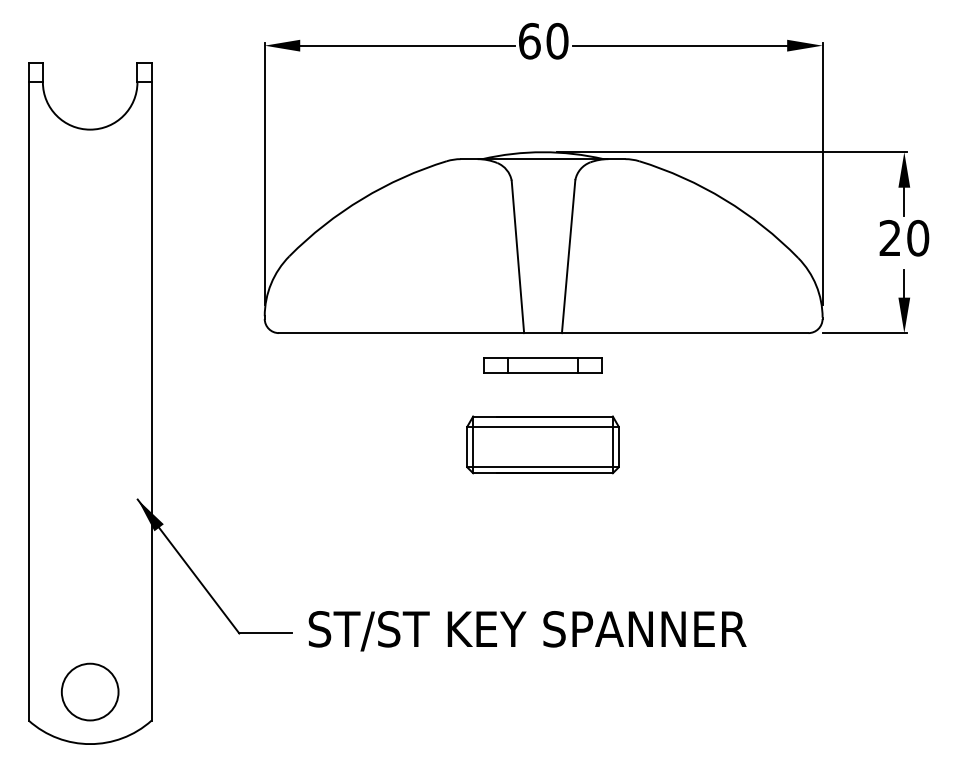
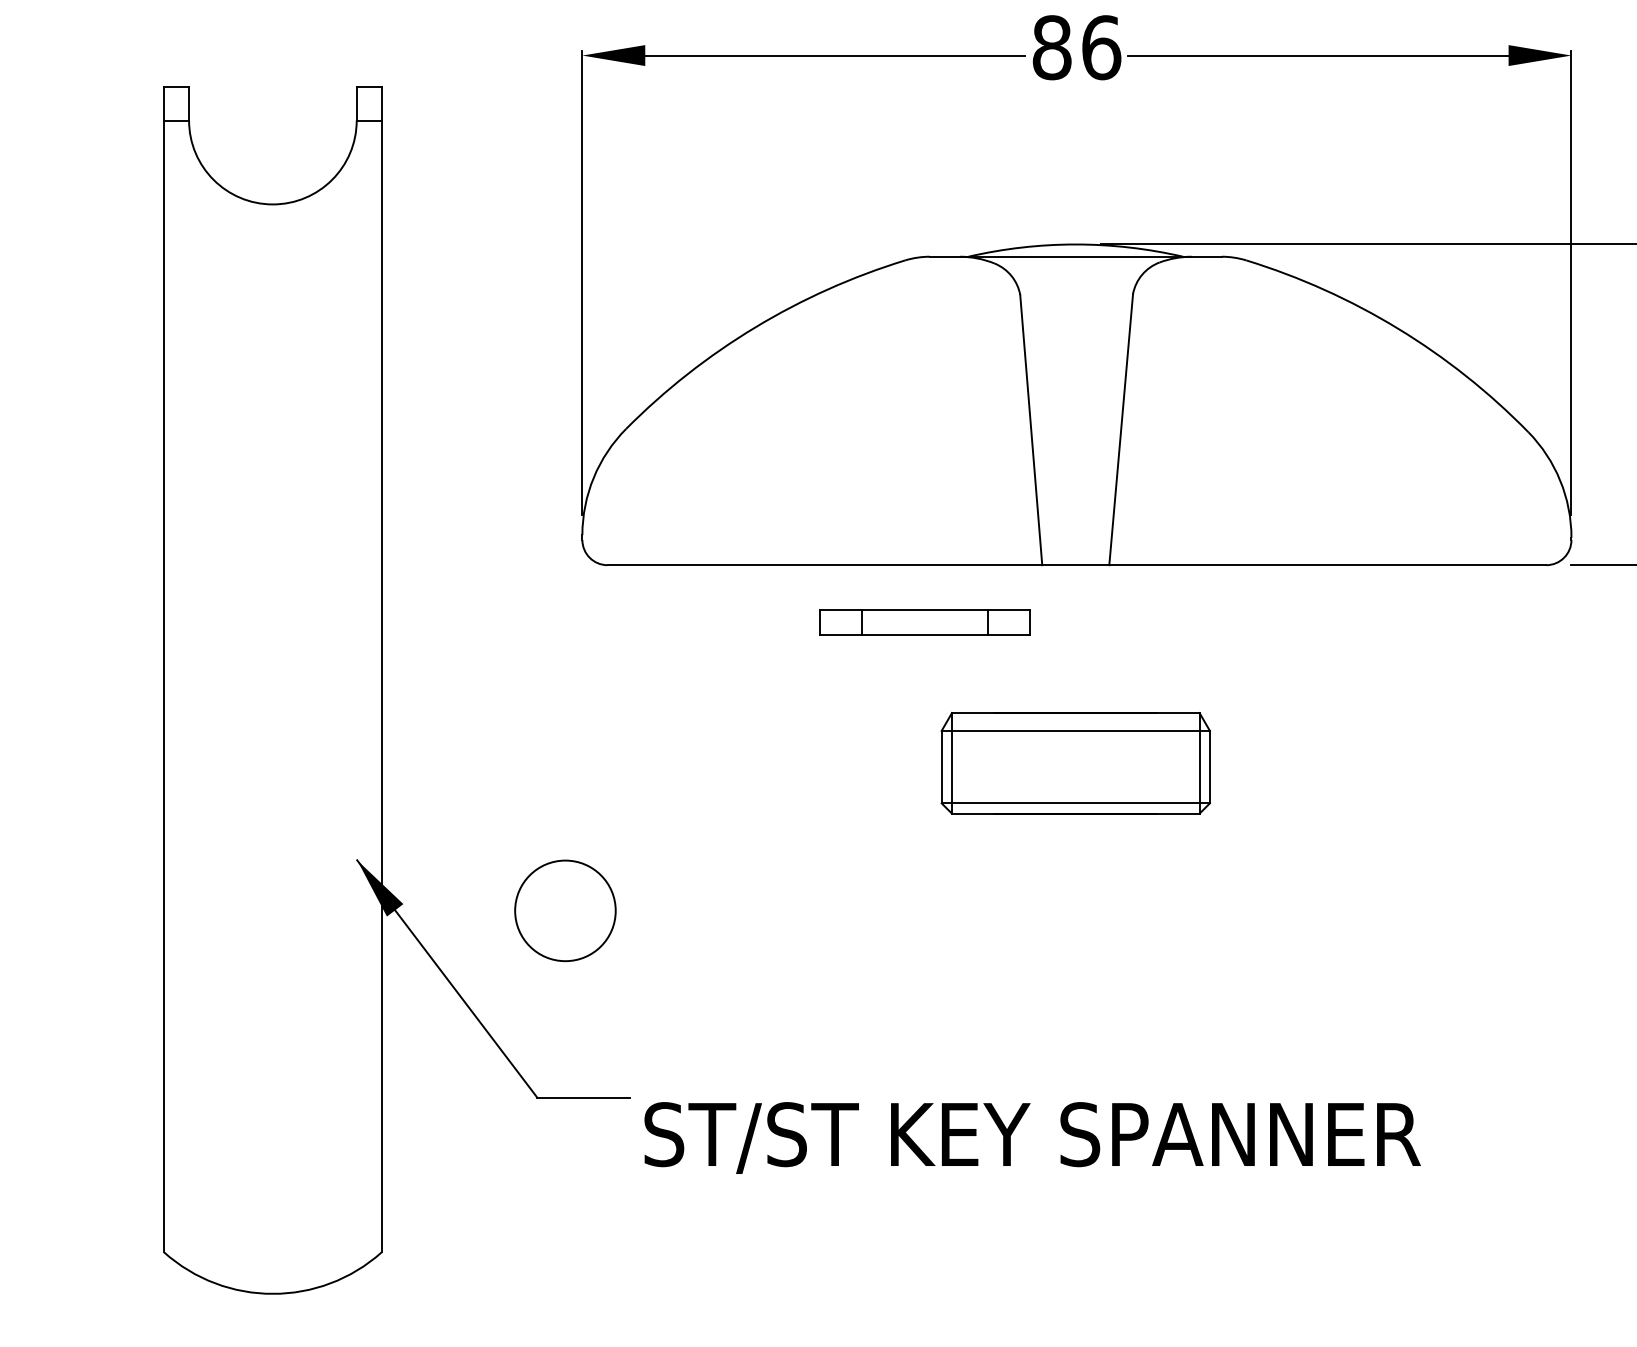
text: (543, 40) -> (1076, 46), 60 -> 86
part: (542, 365) -> (924, 622), moved
text: (527, 631) -> (1032, 1138), moved
circle: (90, 691) -> (565, 909), moved

